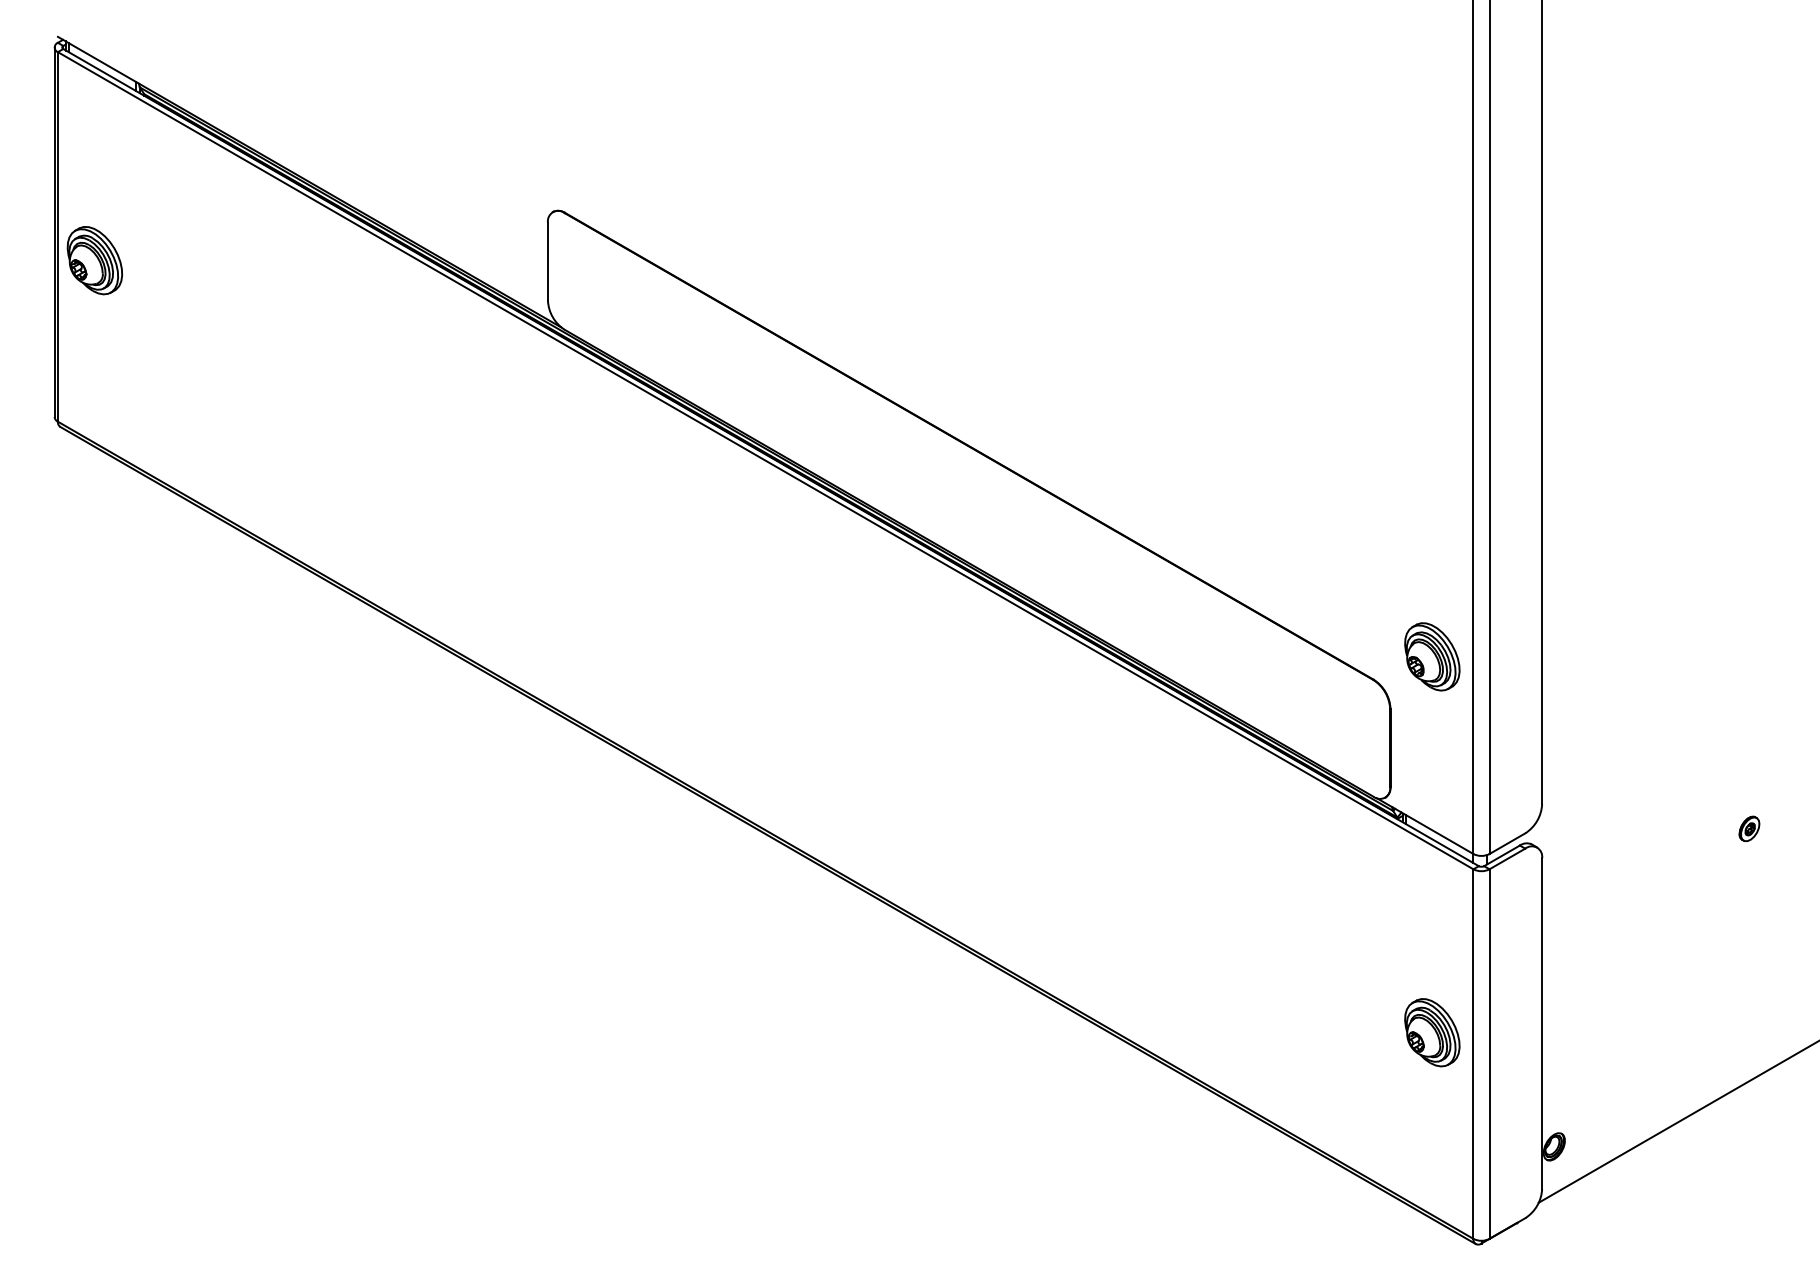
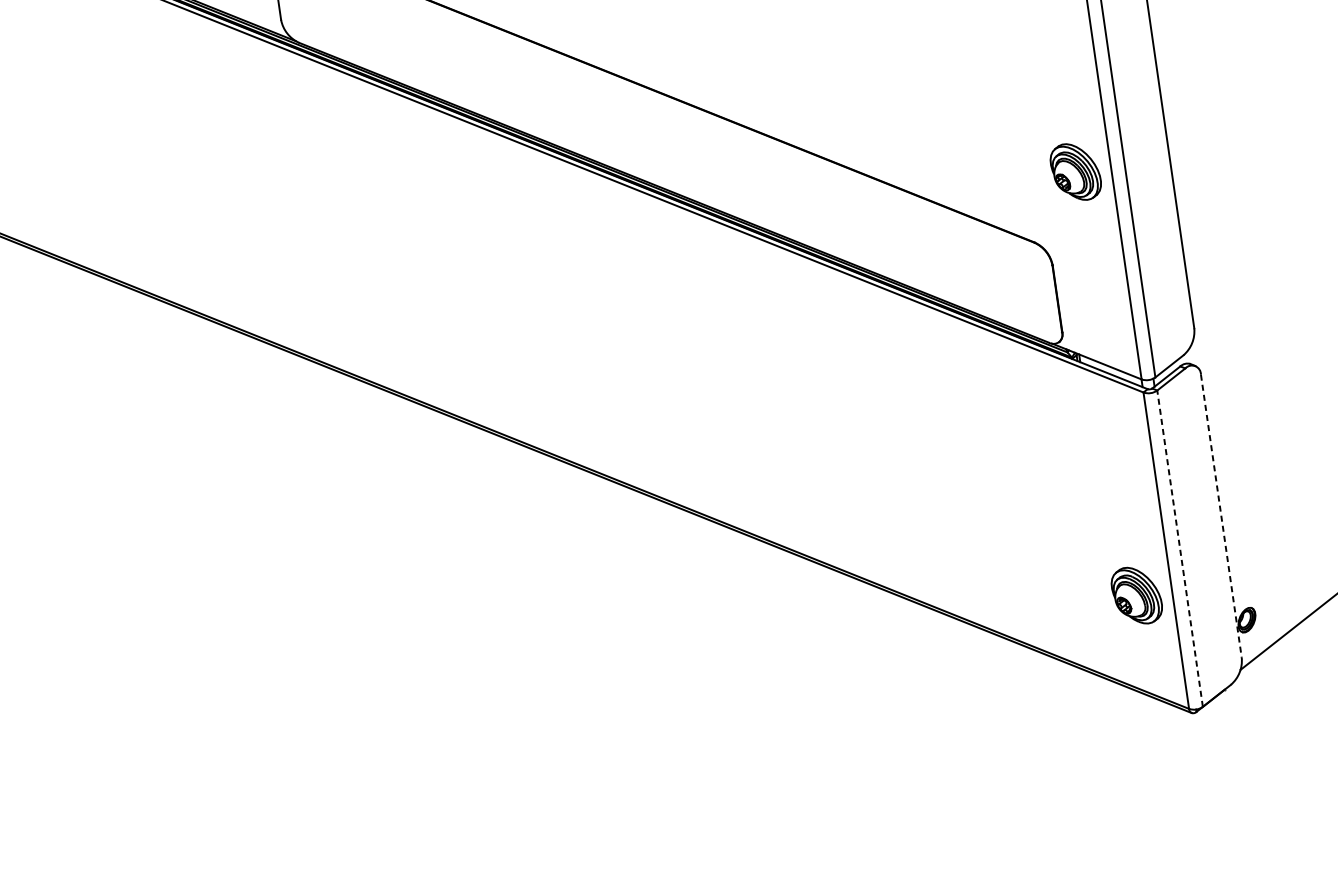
part: (1432, 656) -> (1075, 171), moved
line: (1542, 1024) -> (1221, 516), solid -> dashed
part: (1432, 1032) -> (1136, 595), moved
line: (1489, 1054) -> (1180, 549), solid -> dashed

